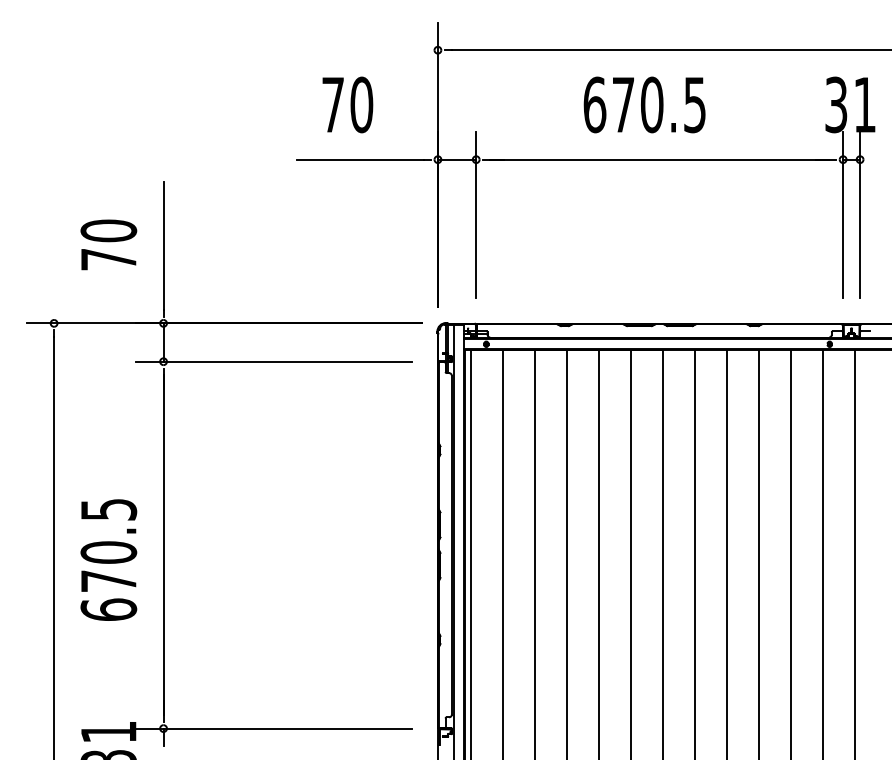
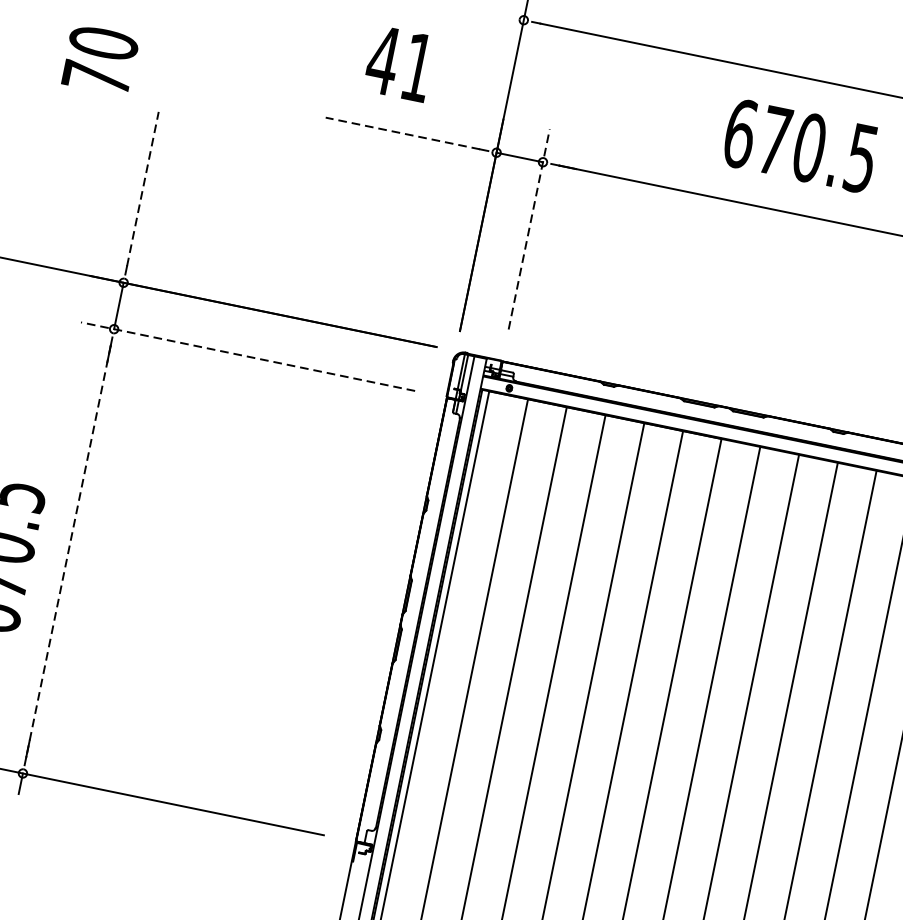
text: (347, 104) -> (400, 63), 70 -> 41
text: (644, 104) -> (800, 145), moved
line: (360, 159) -> (402, 133), solid -> dashed
line: (476, 215) -> (529, 229), solid -> dashed
text: (108, 244) -> (99, 59), moved
line: (163, 245) -> (142, 188), solid -> dashed
line: (274, 361) -> (248, 356), solid -> dashed
line: (163, 545) -> (68, 551), solid -> dashed

